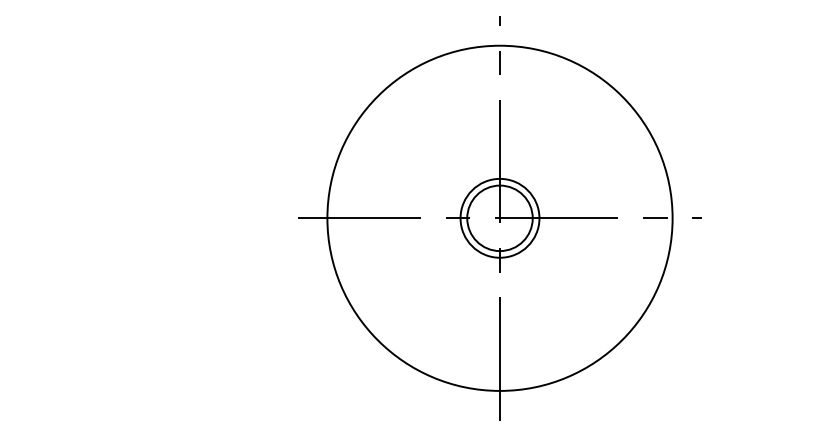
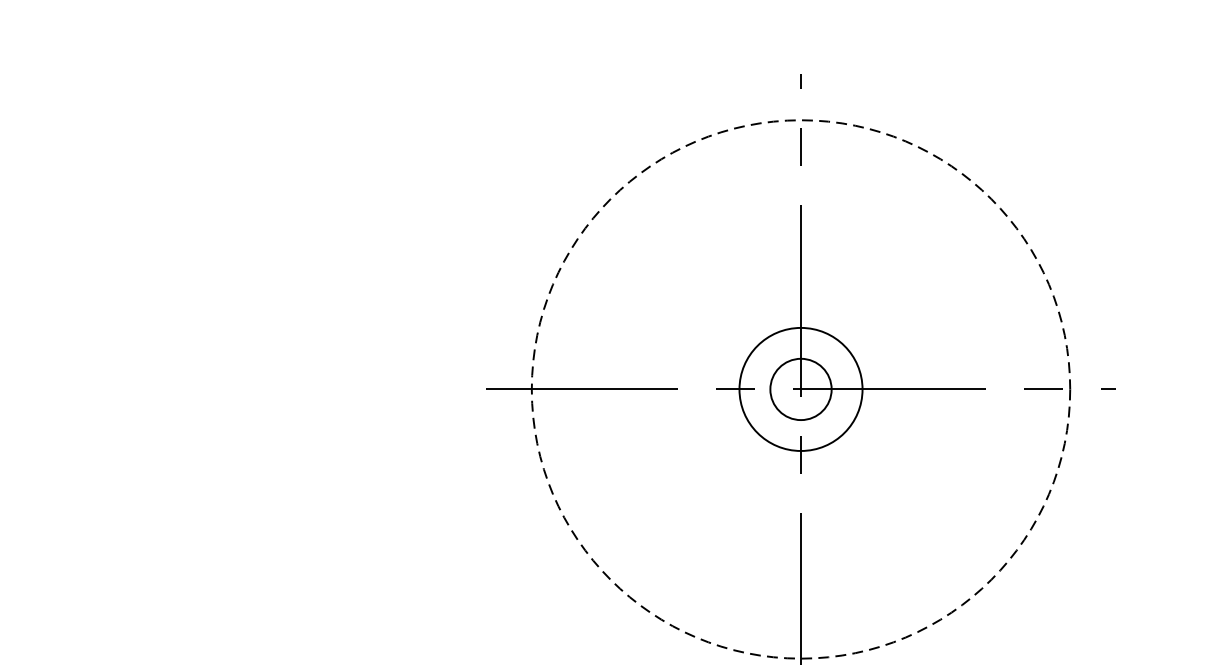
circle: (499, 217) -> (800, 388), solid -> dashed
circle: (499, 218) -> (800, 389), size x0.6

